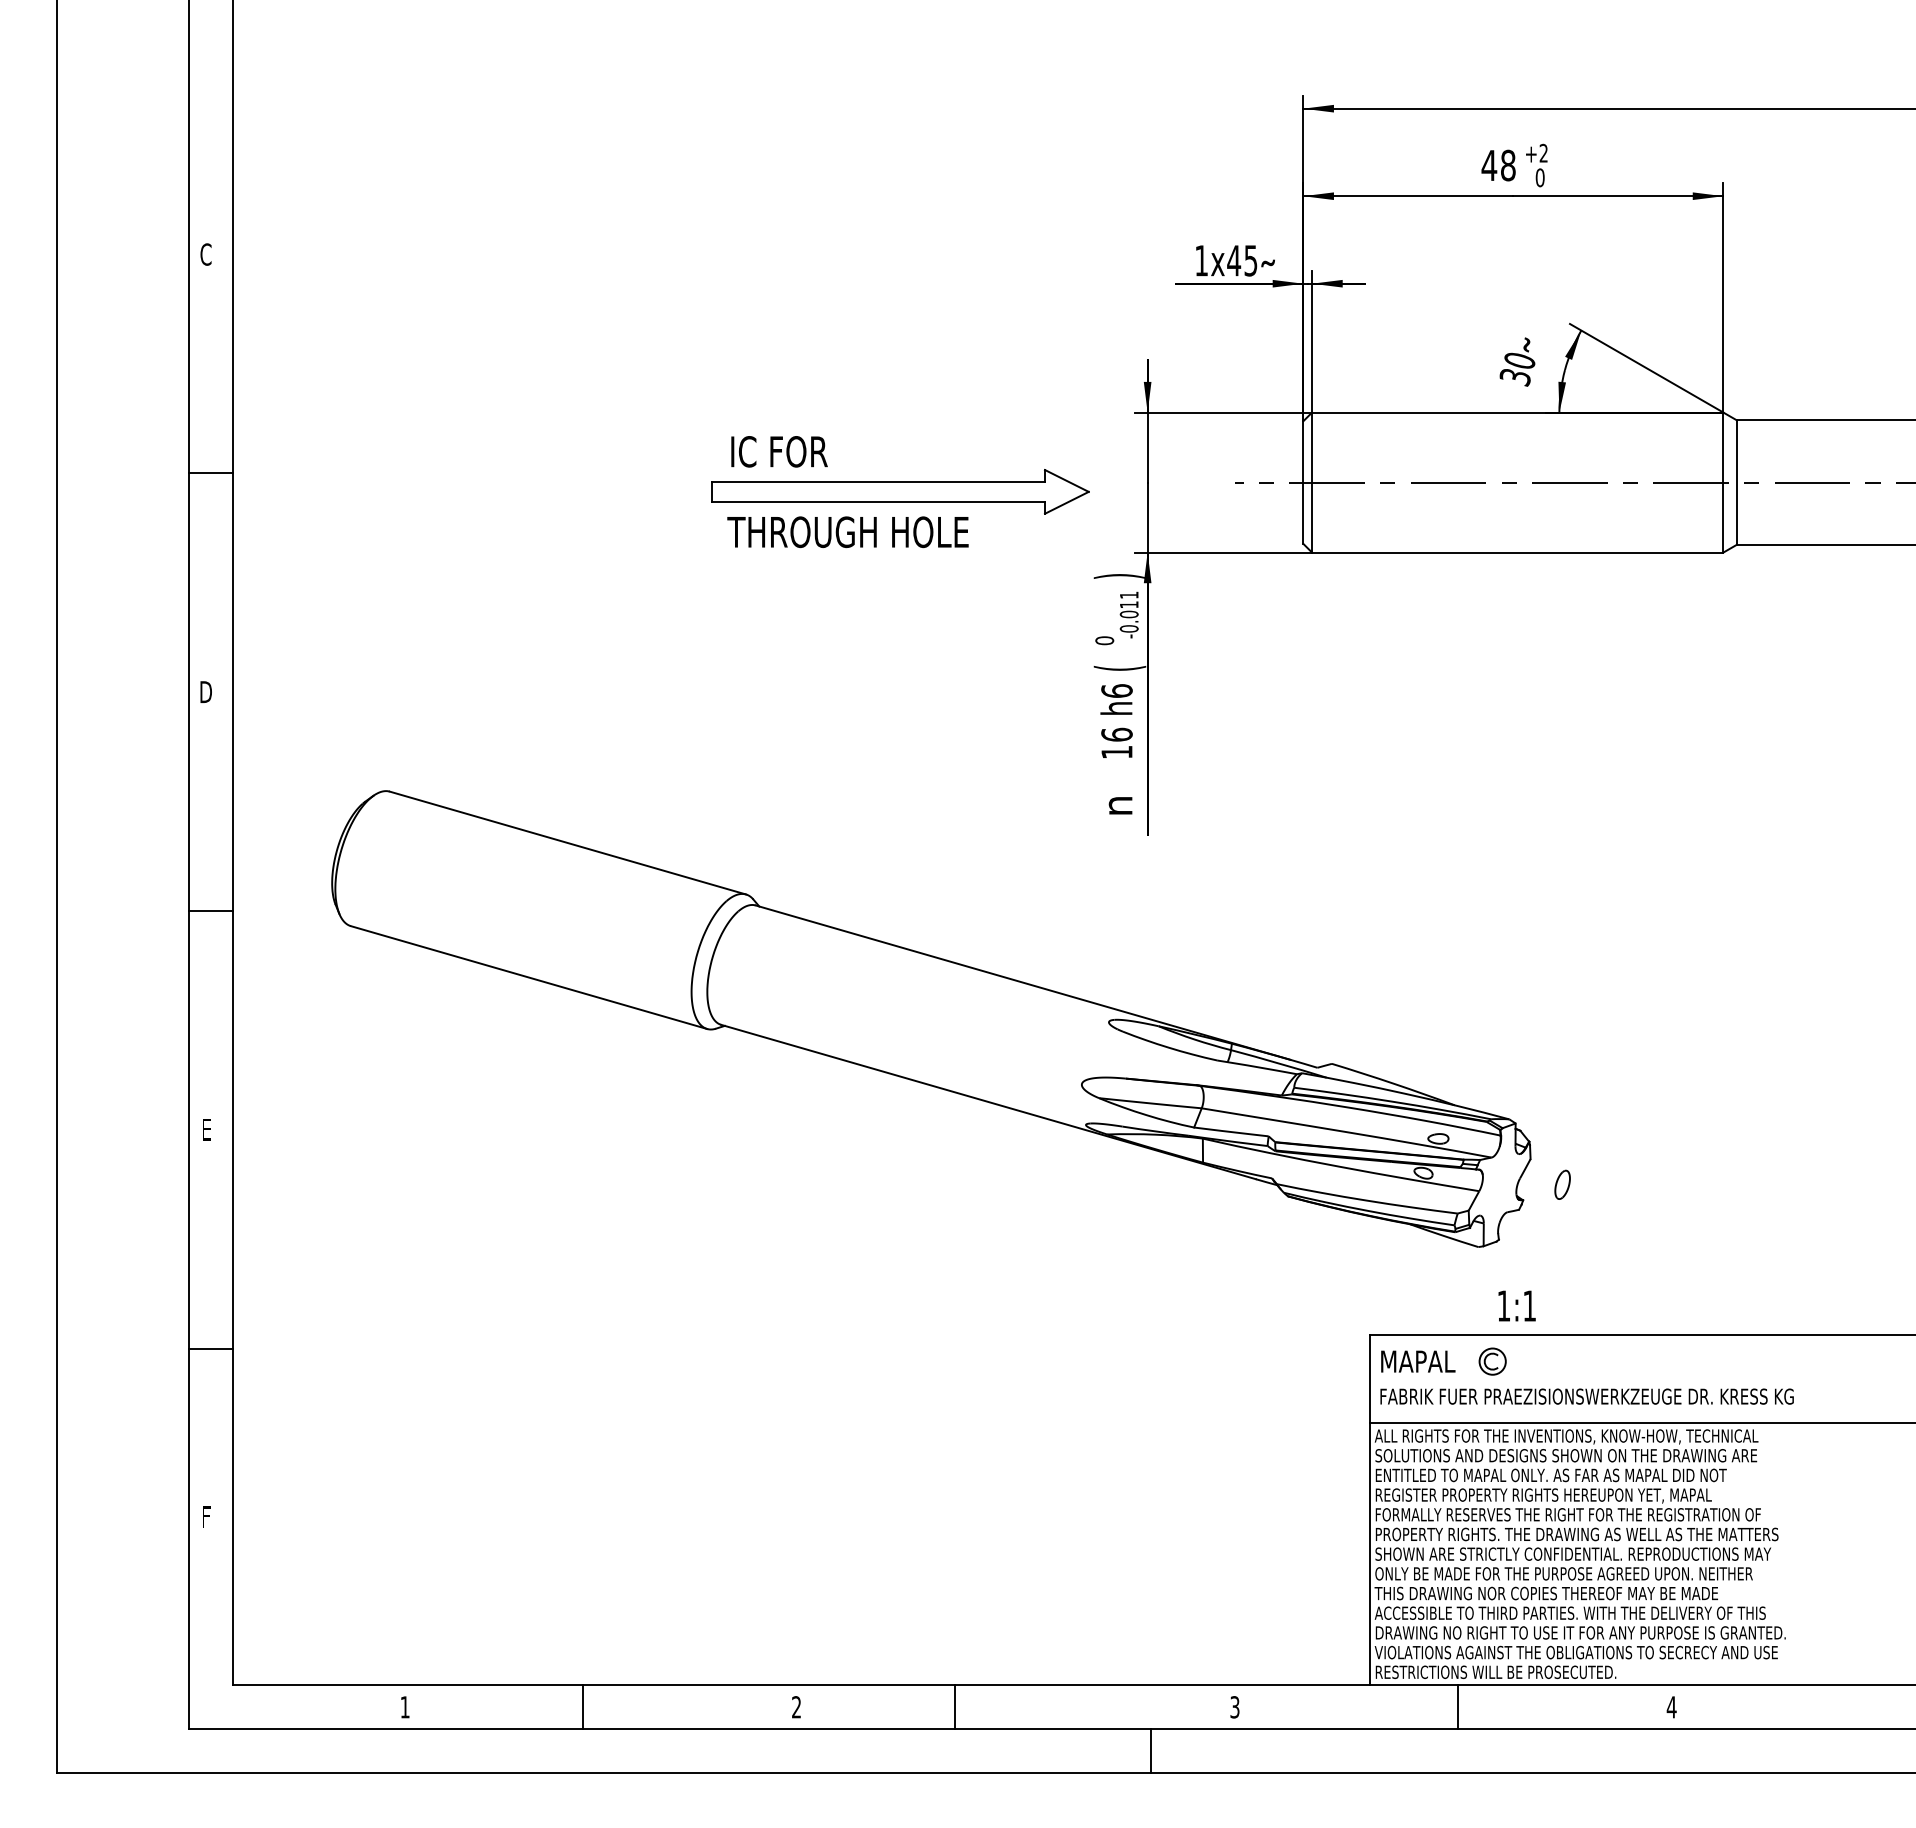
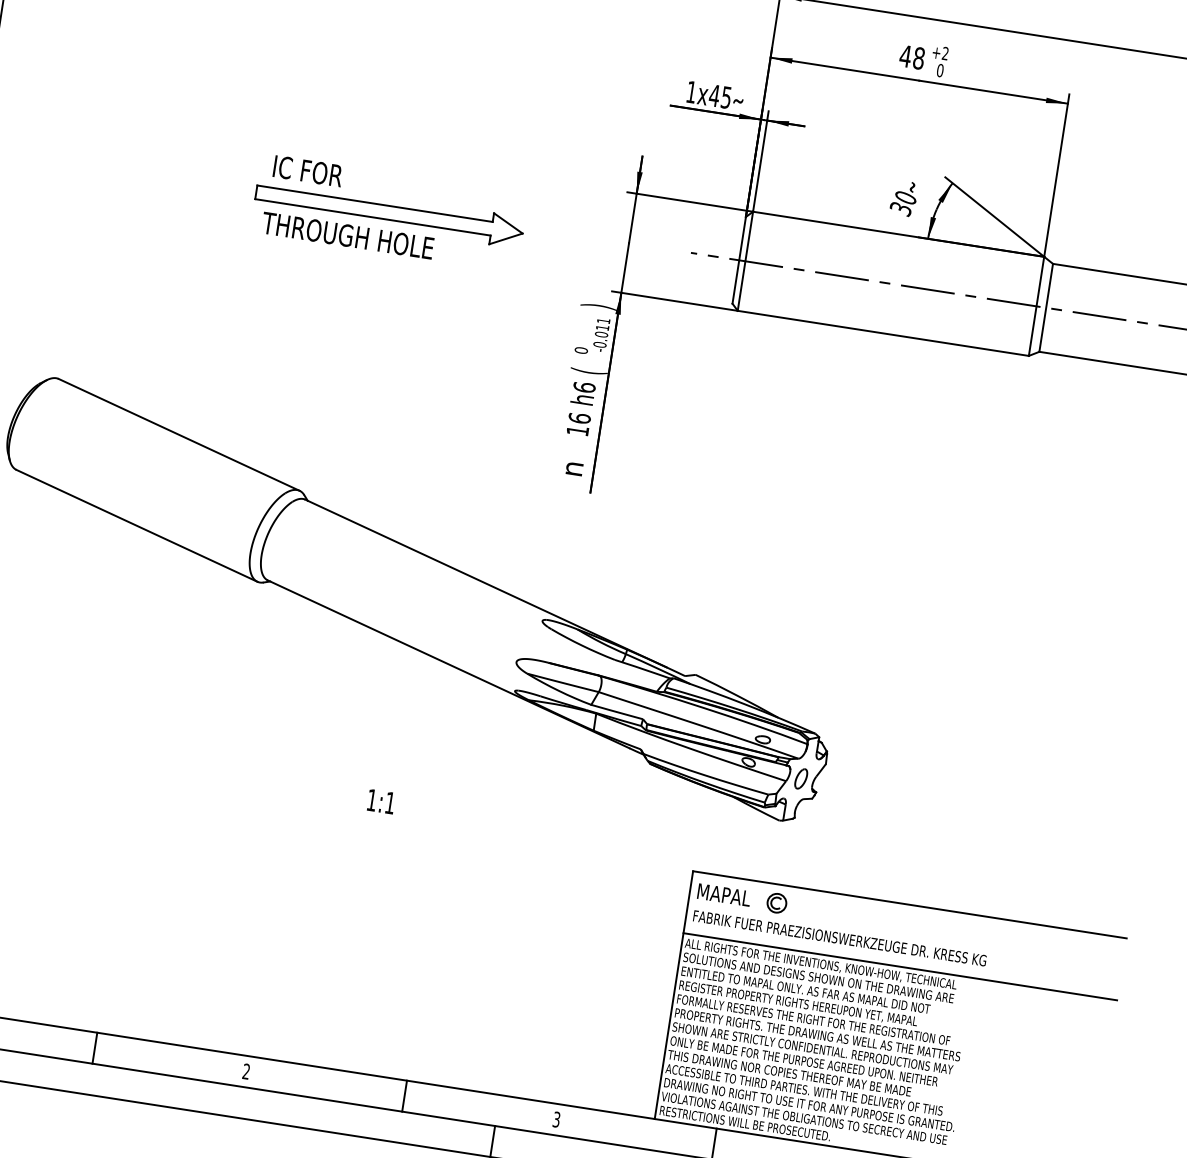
part: (900, 492) -> (389, 213), moved
part: (1562, 1184) -> (801, 778), moved
text: (1516, 1305) -> (380, 801), moved
line: (955, 1707) -> (404, 1096), moved

